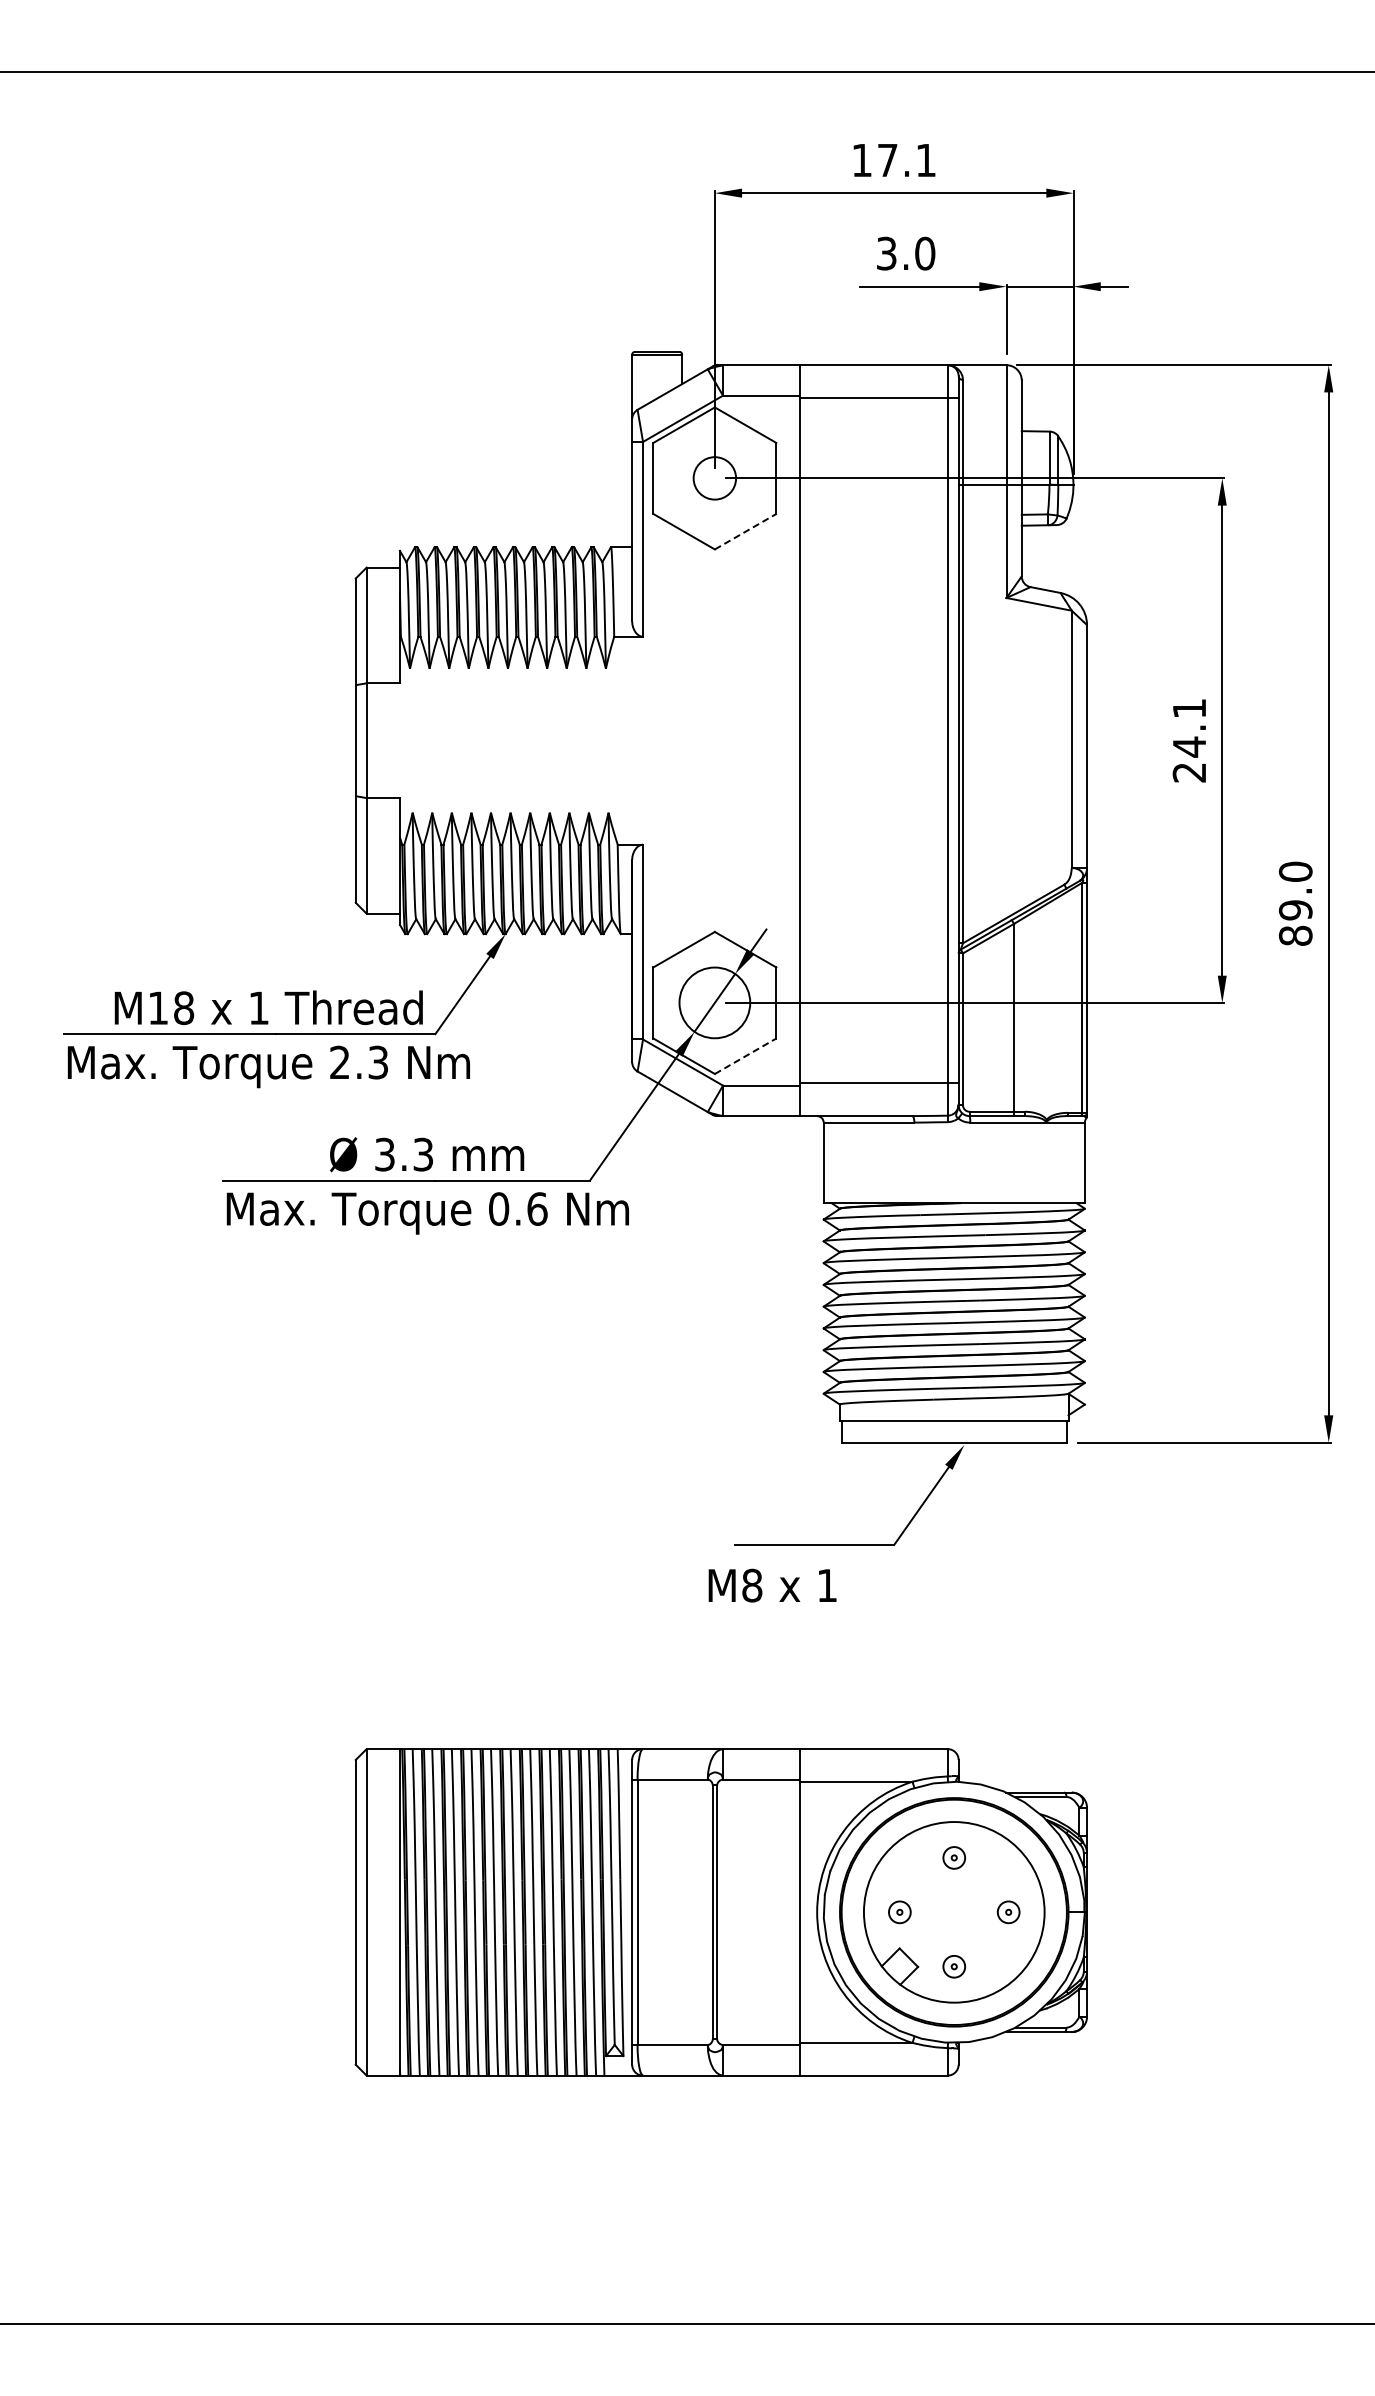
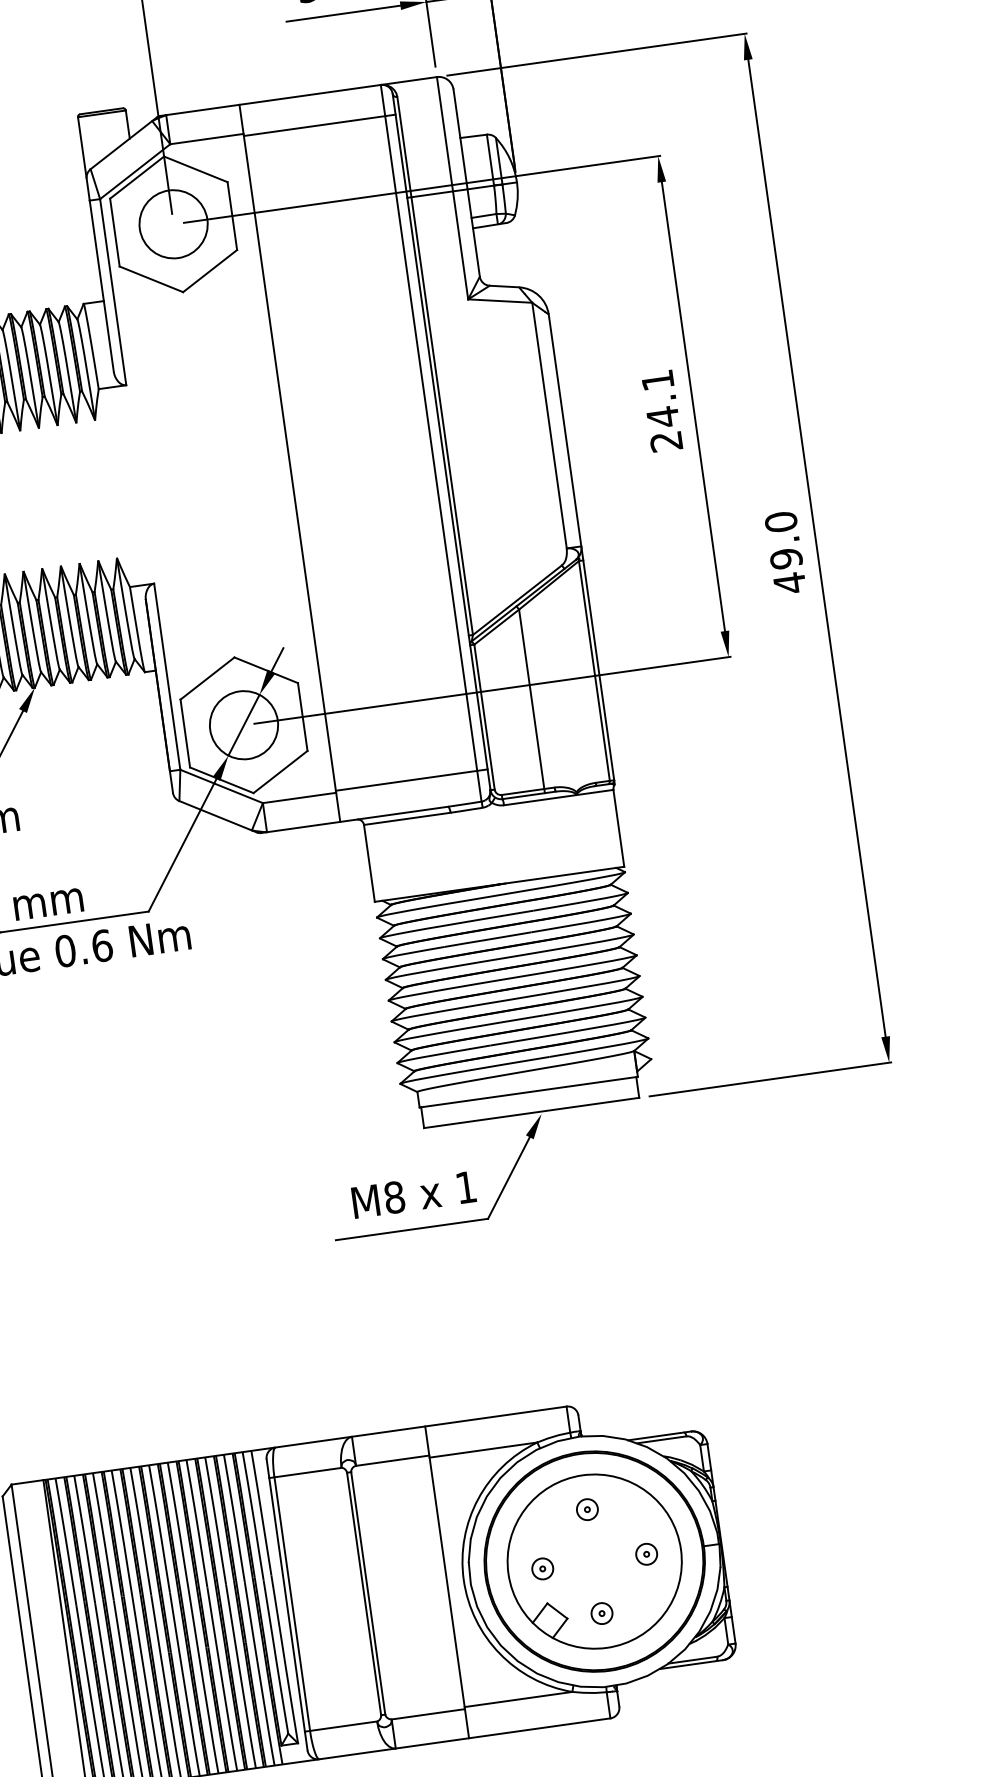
circle: (714, 478) -> (173, 224), size x1.67
line: (746, 531) -> (210, 270), dashed -> solid
text: (1295, 935) -> (789, 582), 89.0 -> 49.0
line: (746, 1056) -> (281, 772), dashed -> solid
text: (772, 1585) -> (413, 1194), moved

